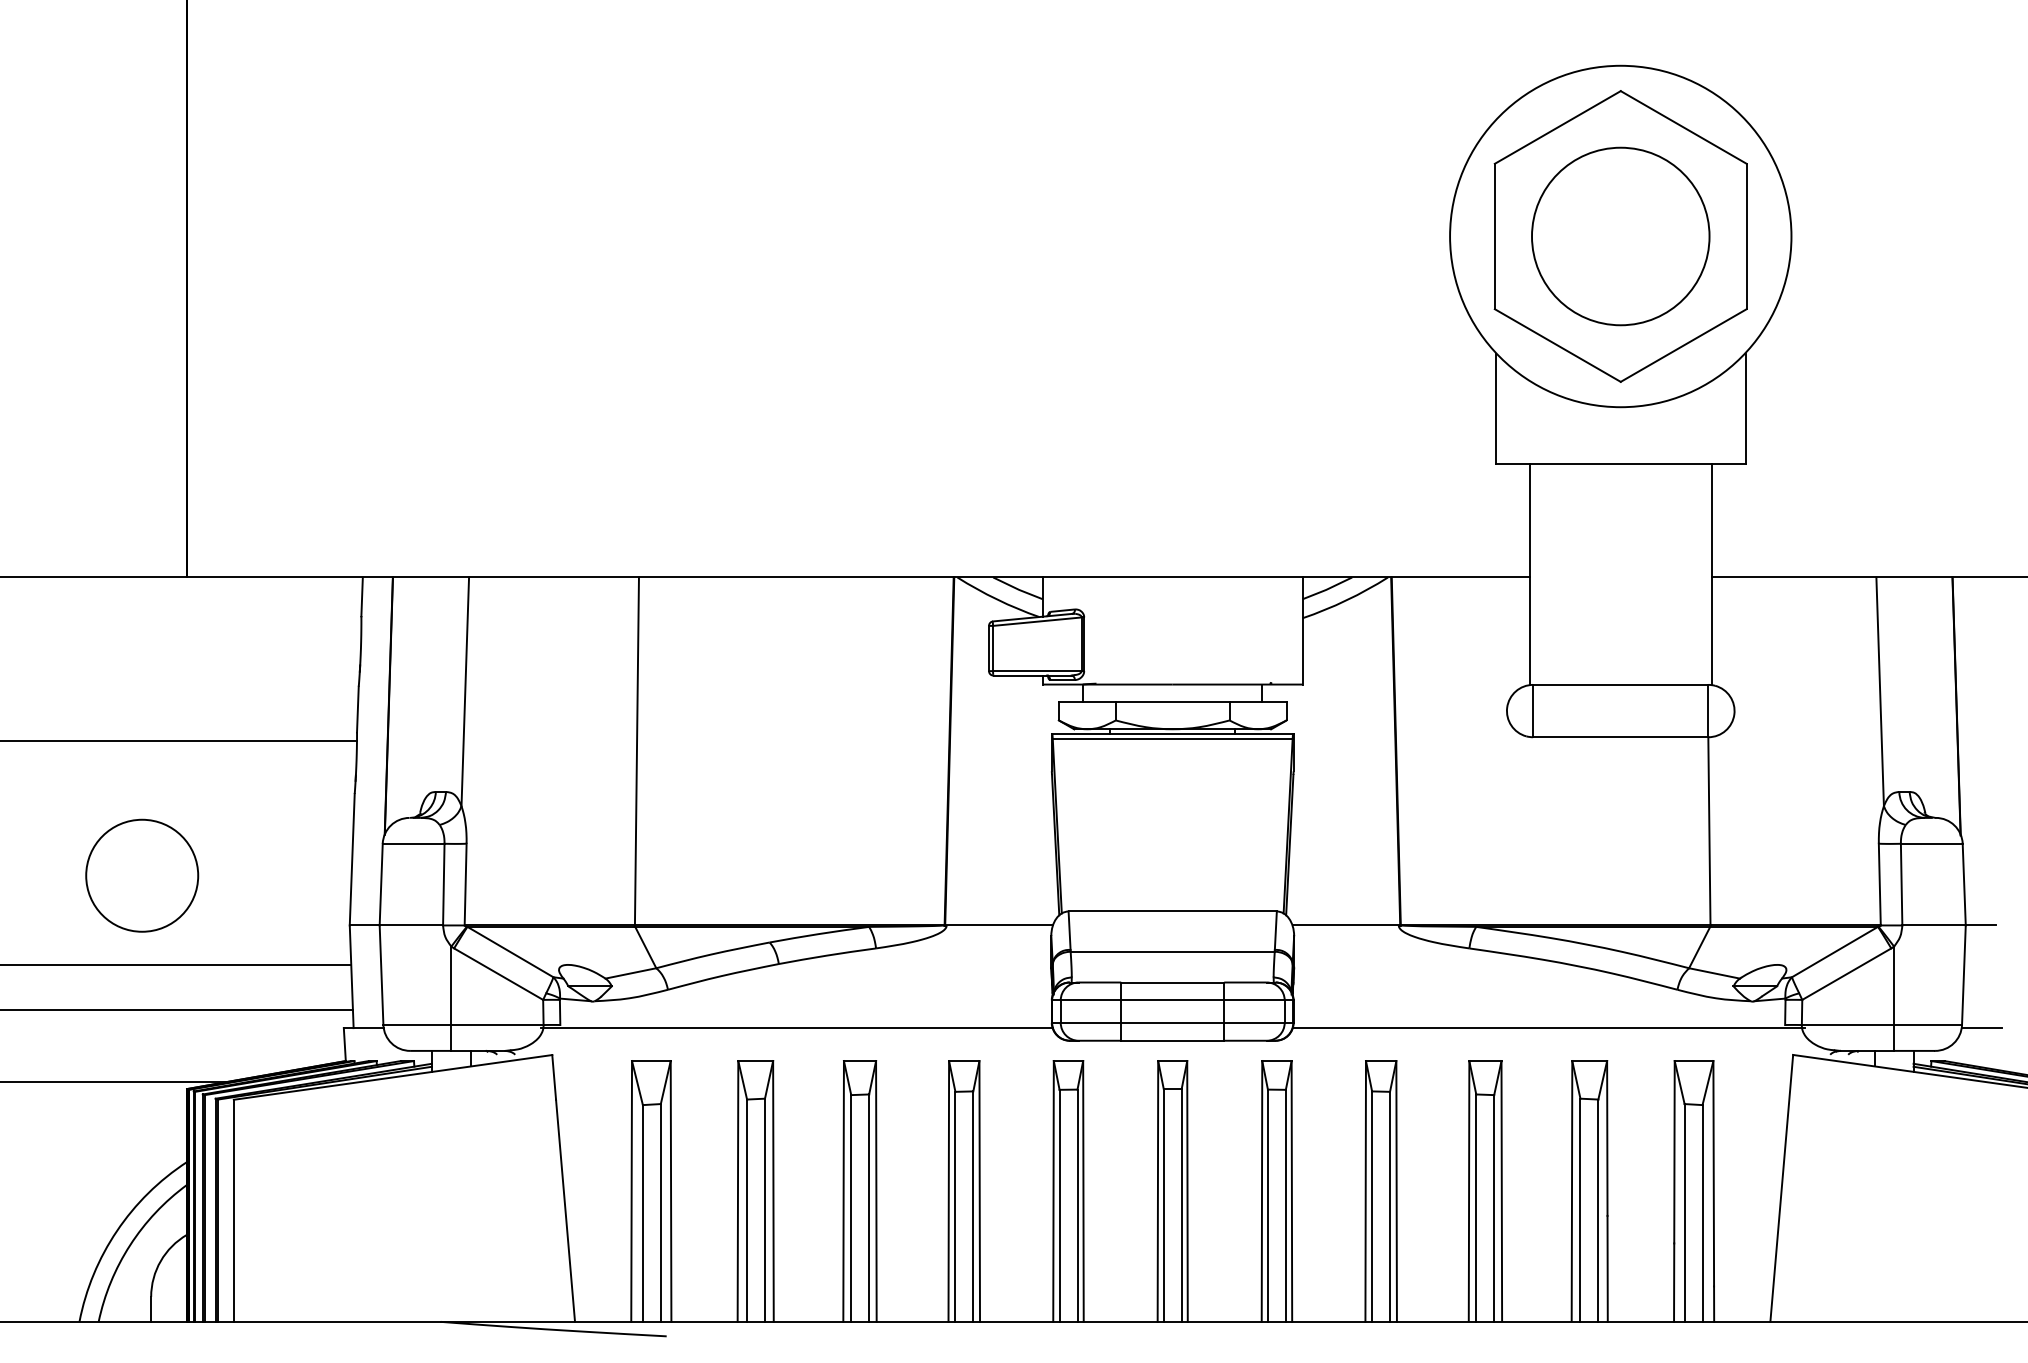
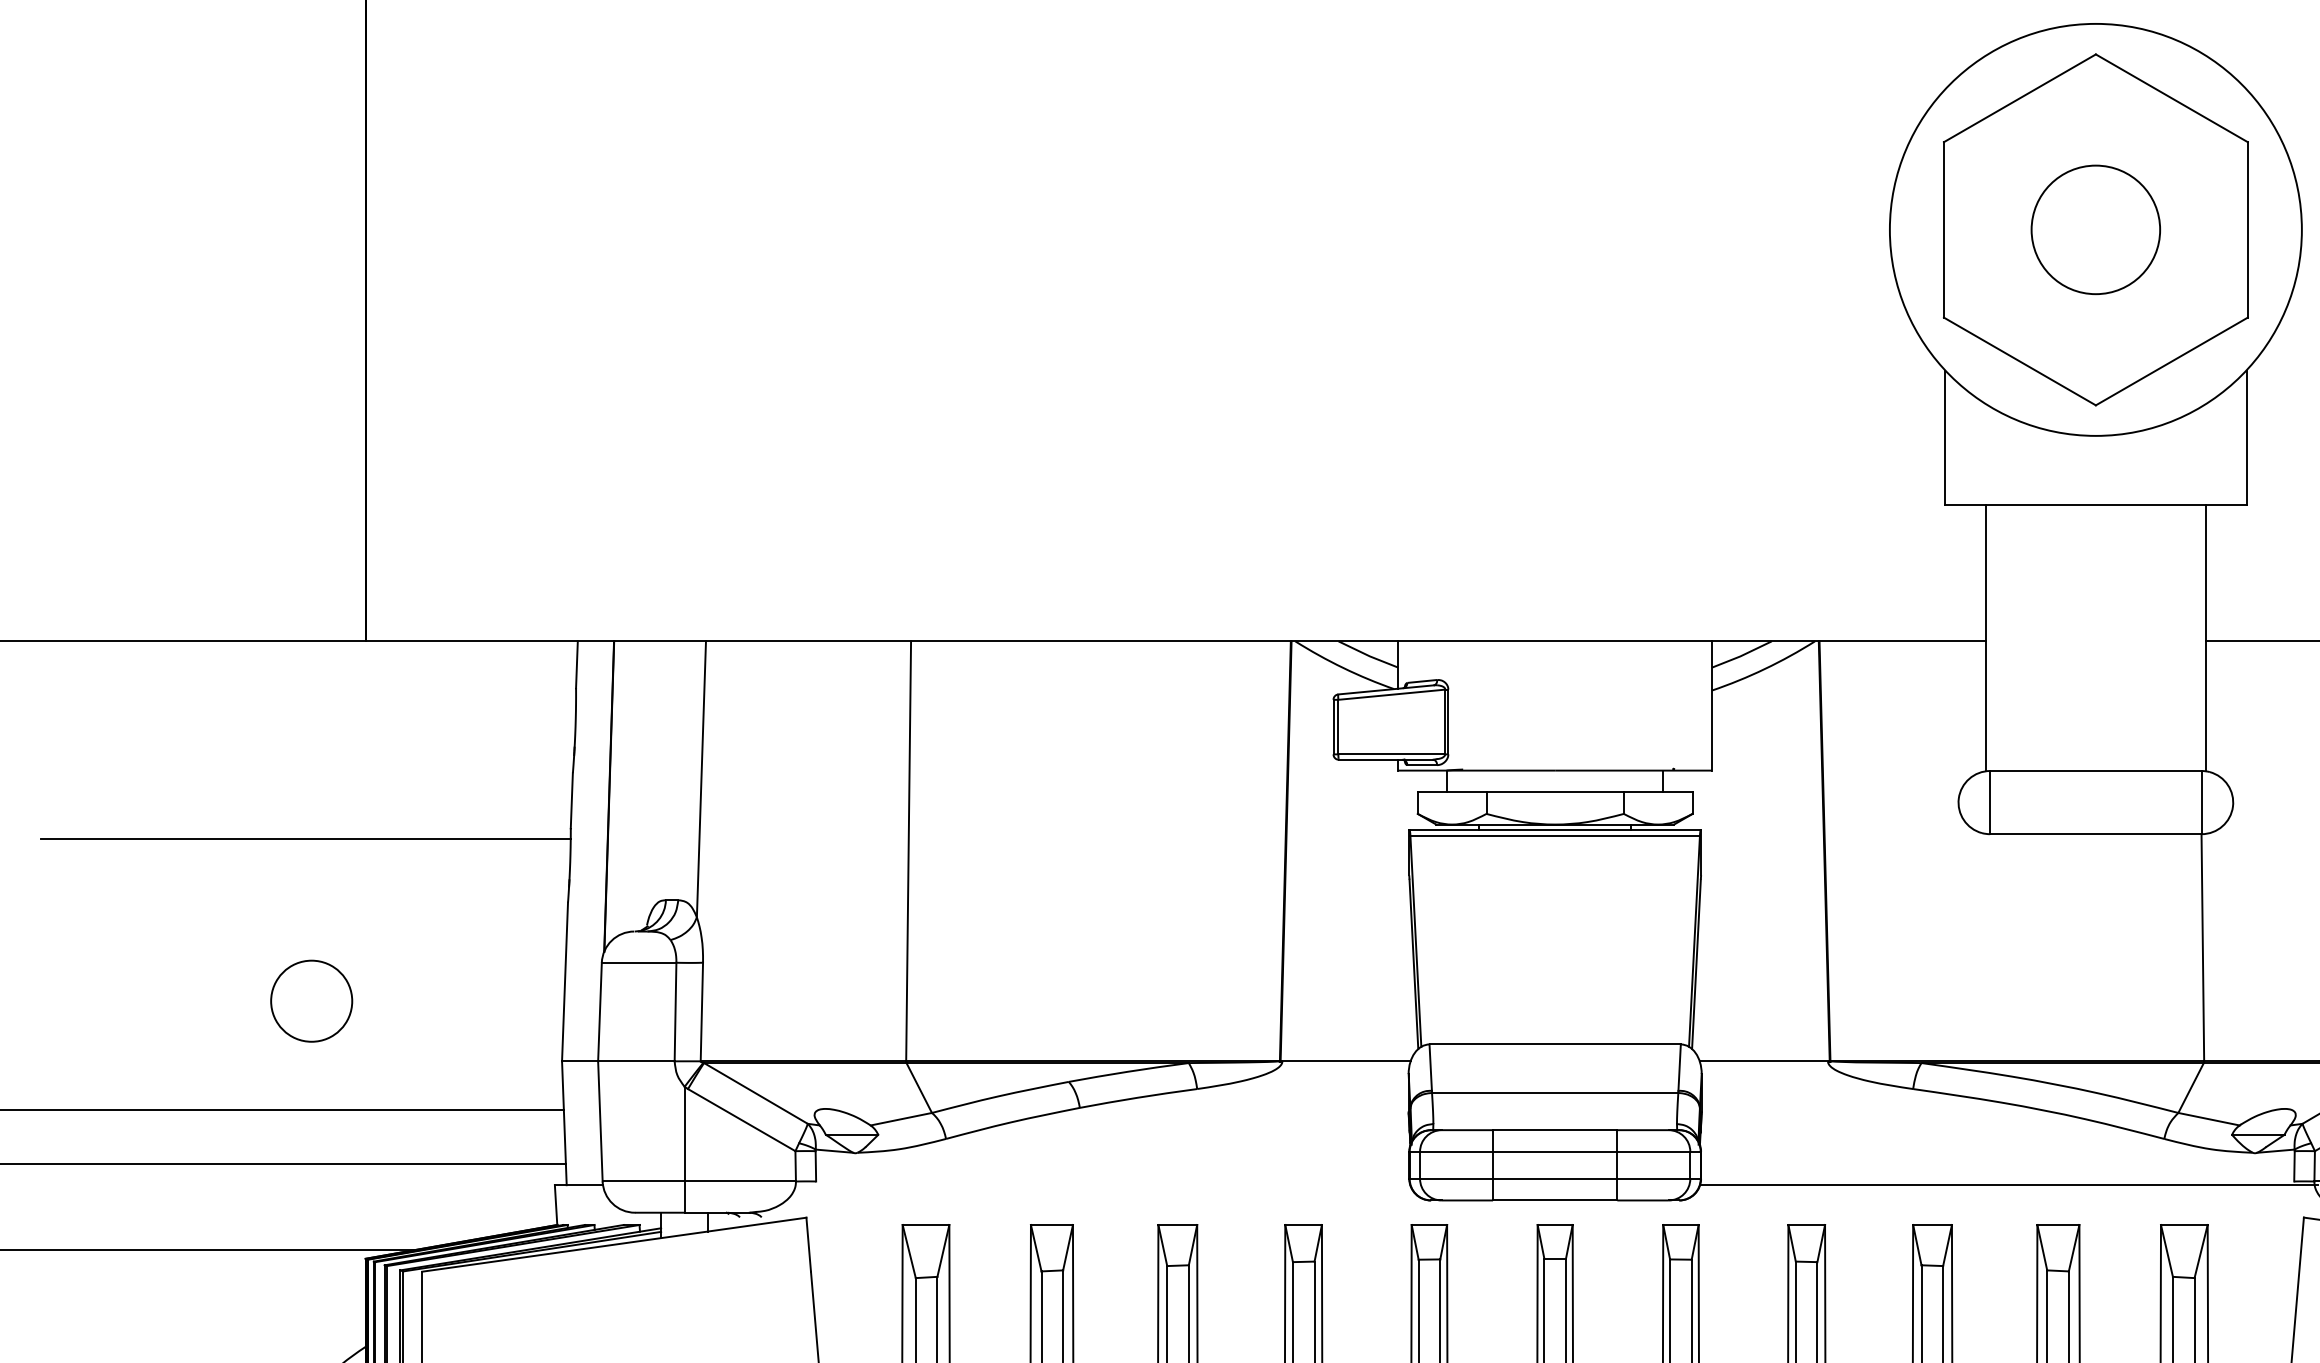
circle: (1620, 236) -> (2095, 229), size x0.6
circle: (142, 875) -> (311, 1001), size x0.6
line: (796, 1028) -> (1101, 1185), removed

